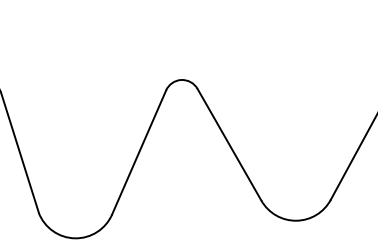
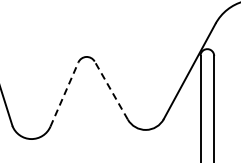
line: (229, 144) -> (111, 90), solid -> dashed
line: (139, 152) -> (64, 94), solid -> dashed

